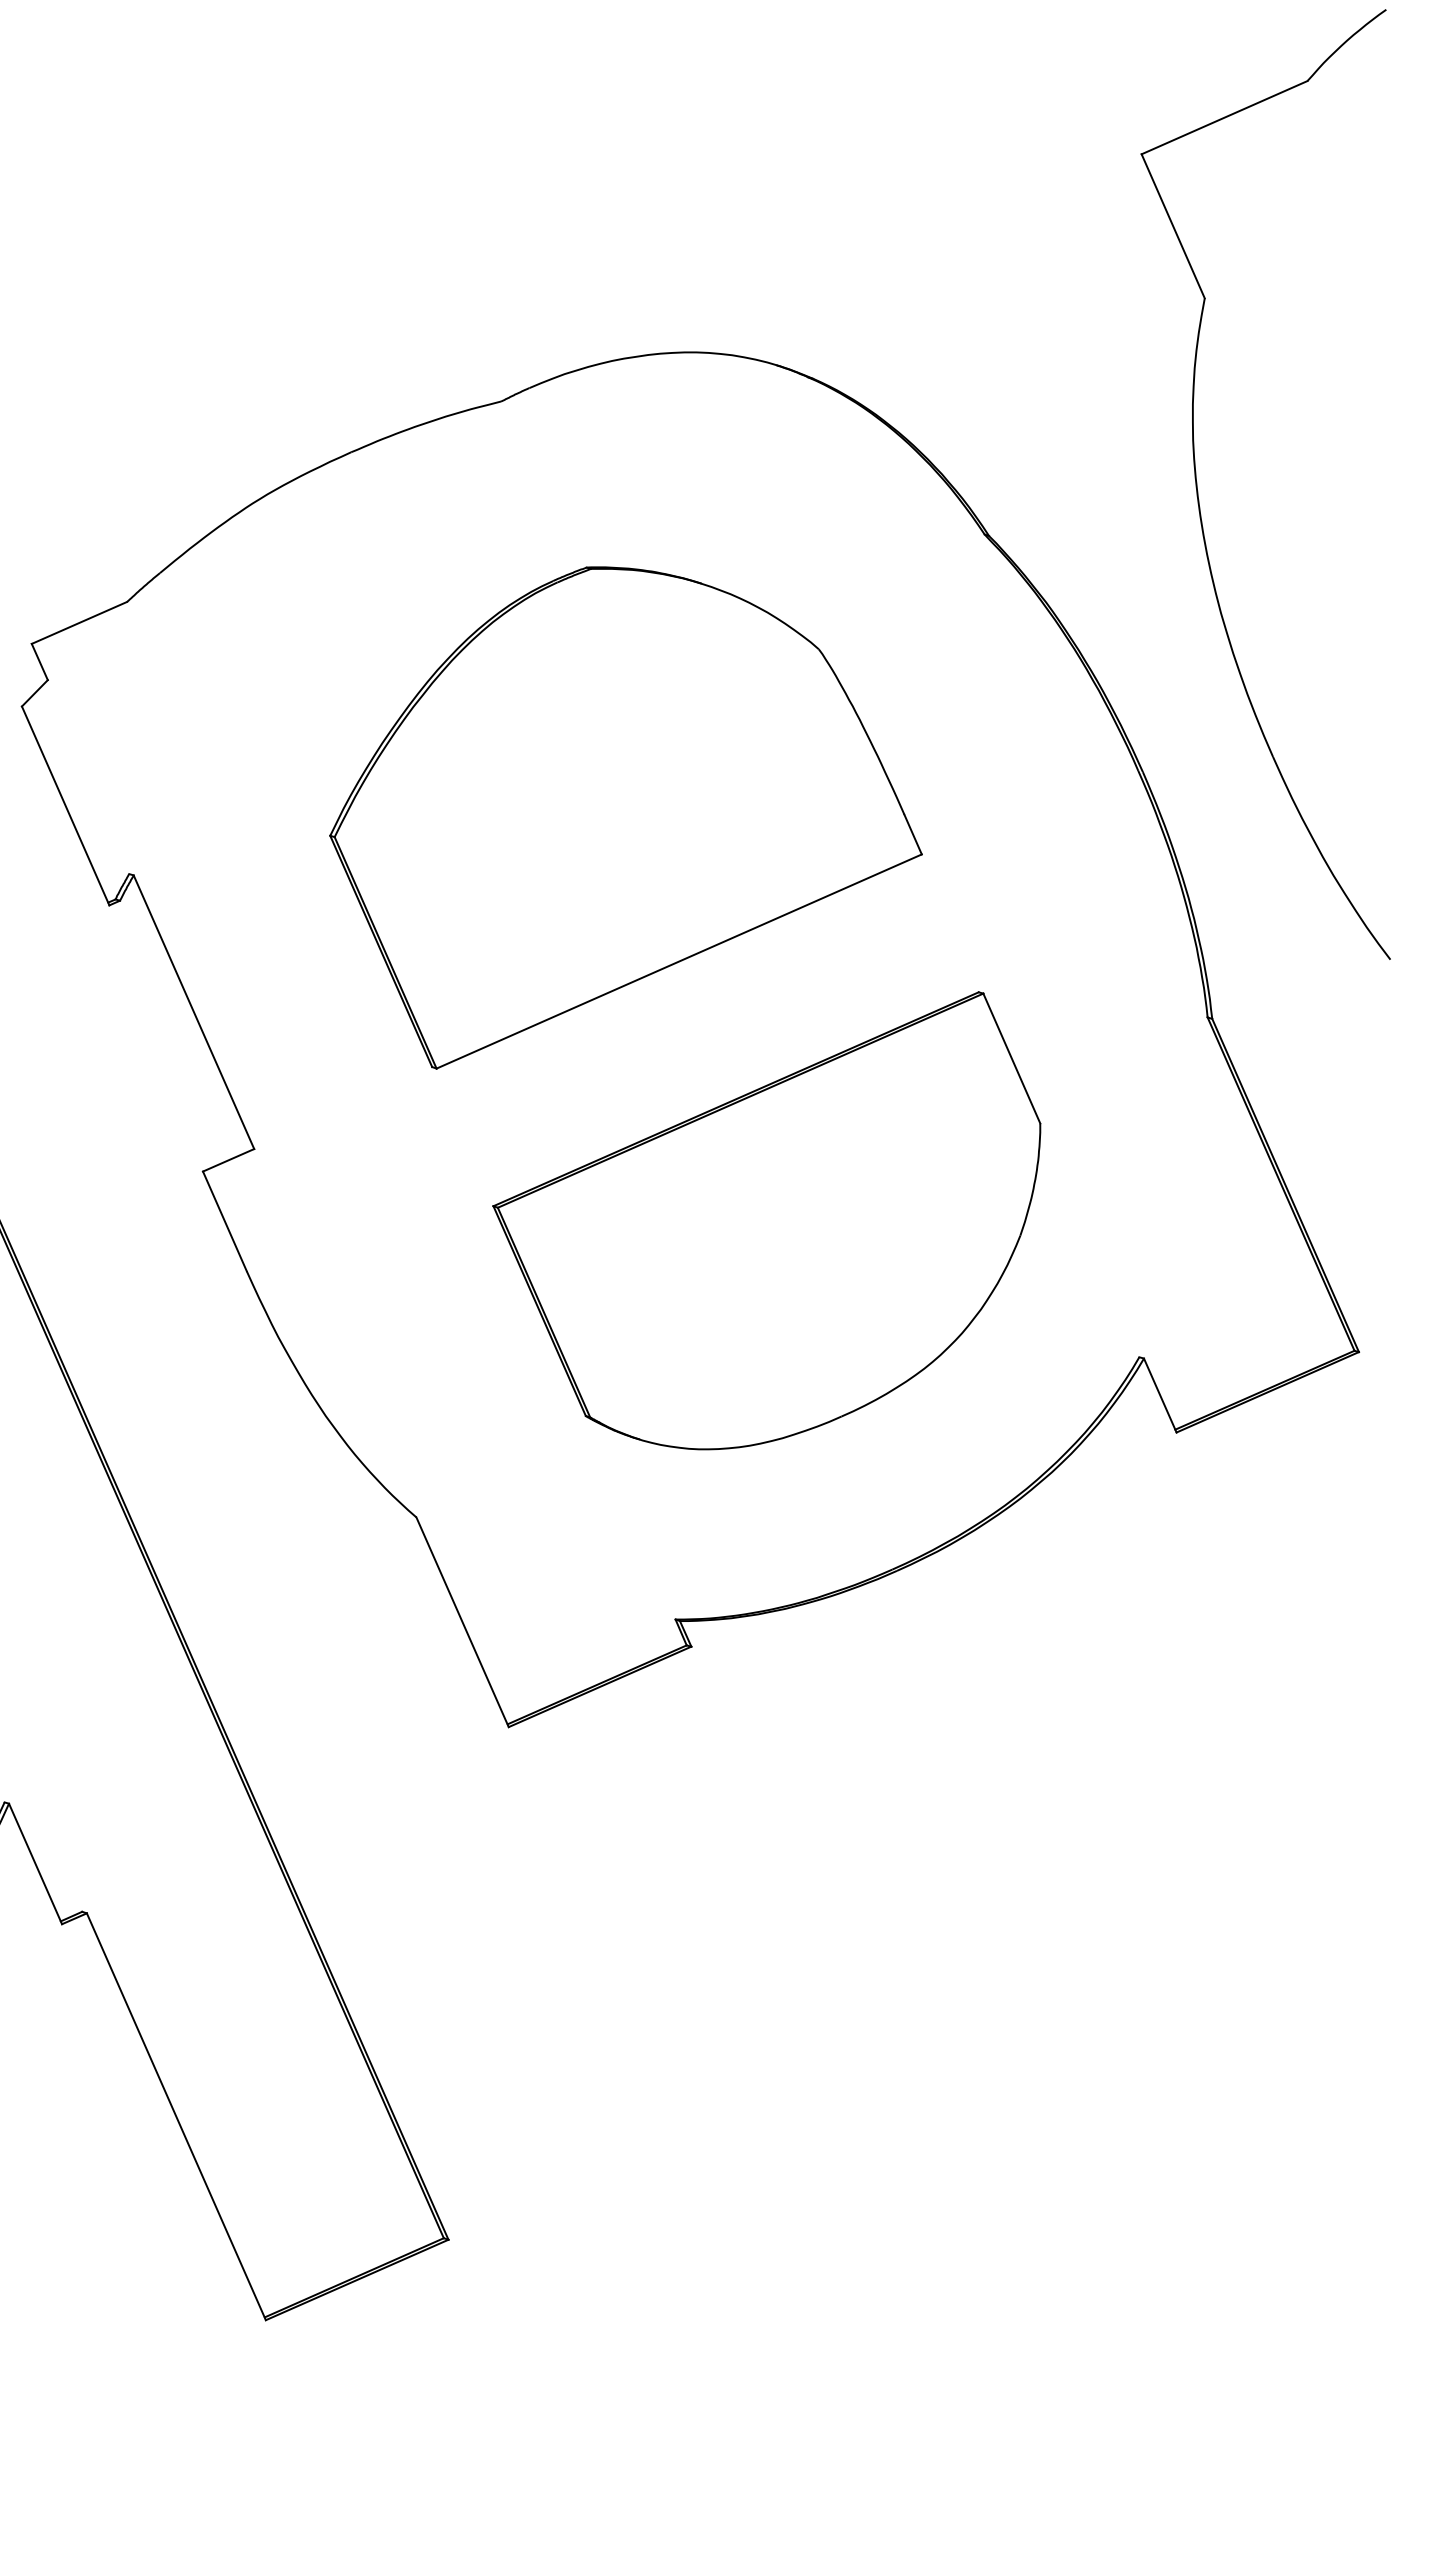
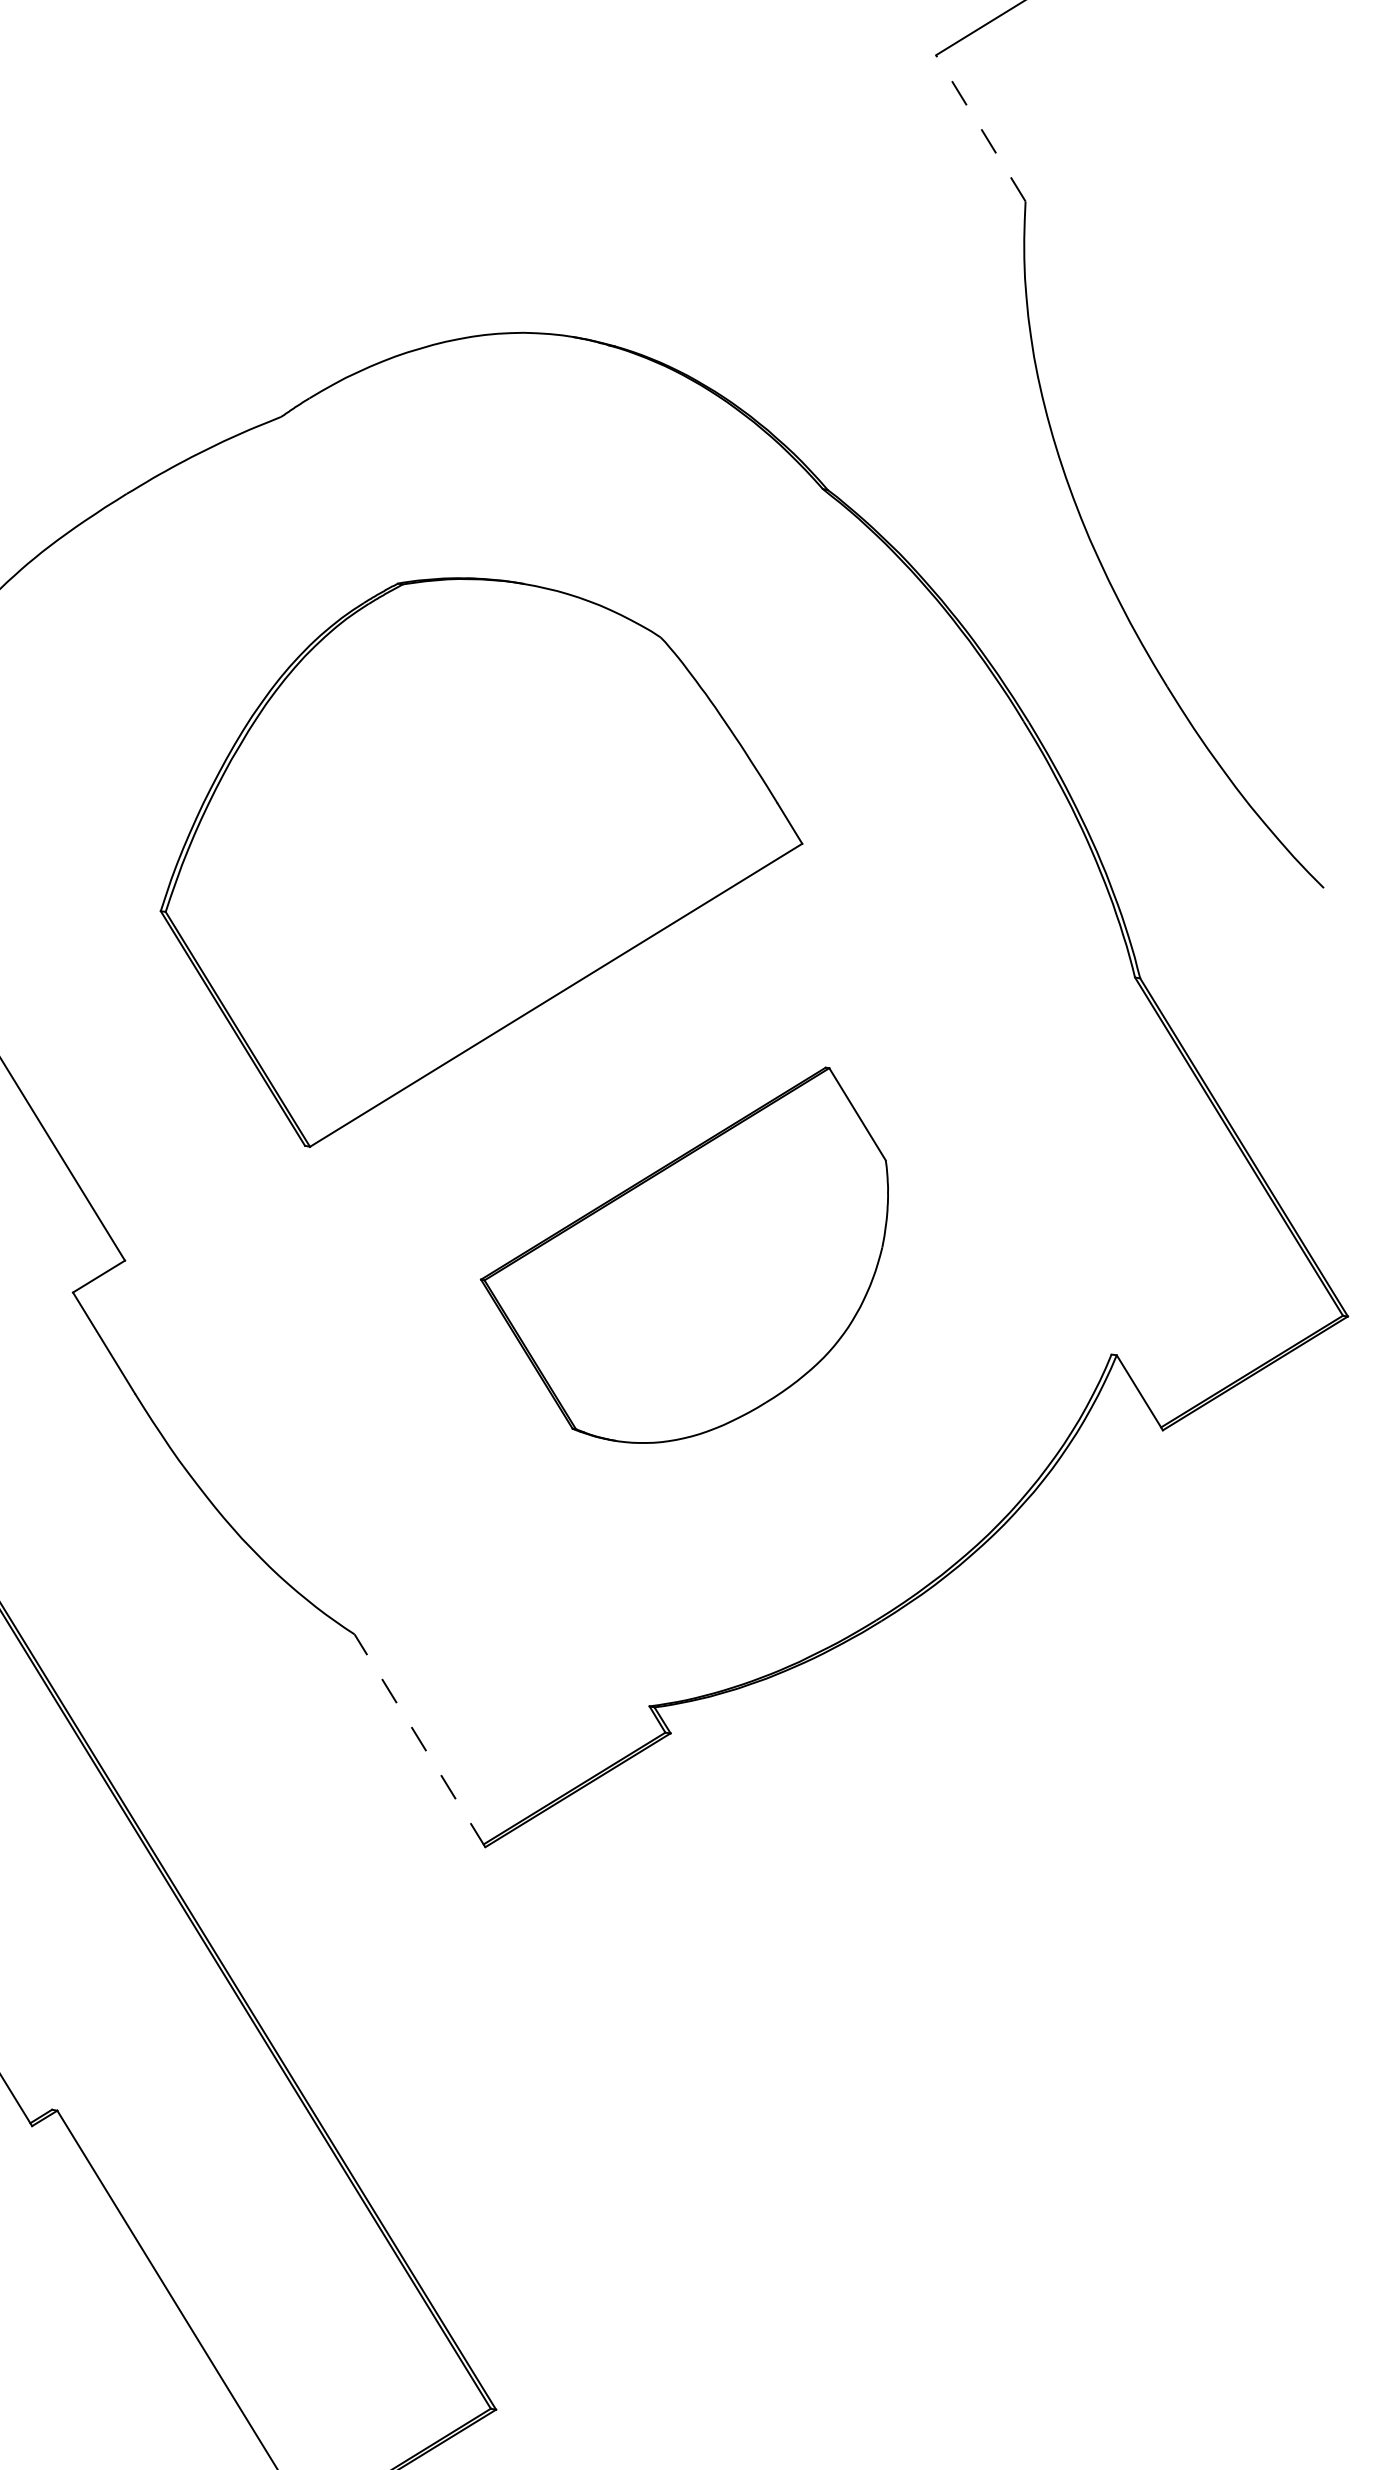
line: (1173, 226) -> (981, 128), solid -> dashed
part: (766, 1220) -> (688, 1262), size x0.7
line: (462, 1622) -> (419, 1741), solid -> dashed

